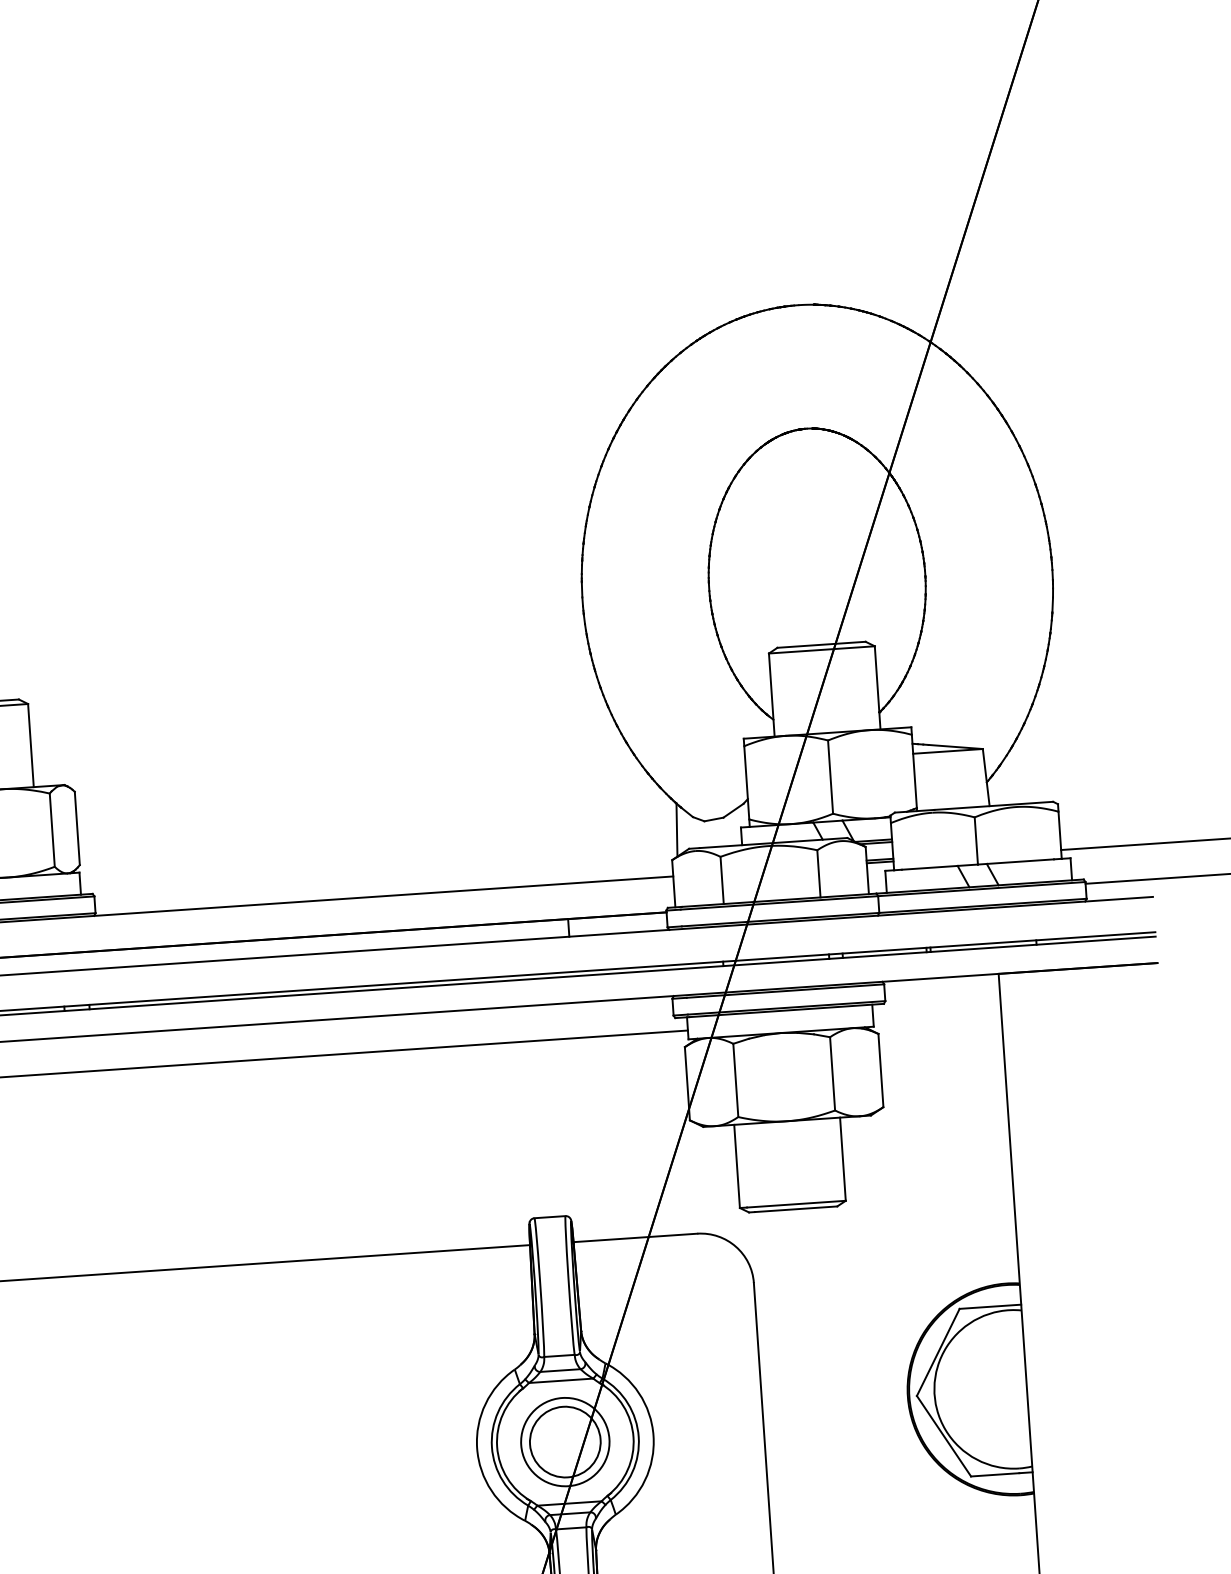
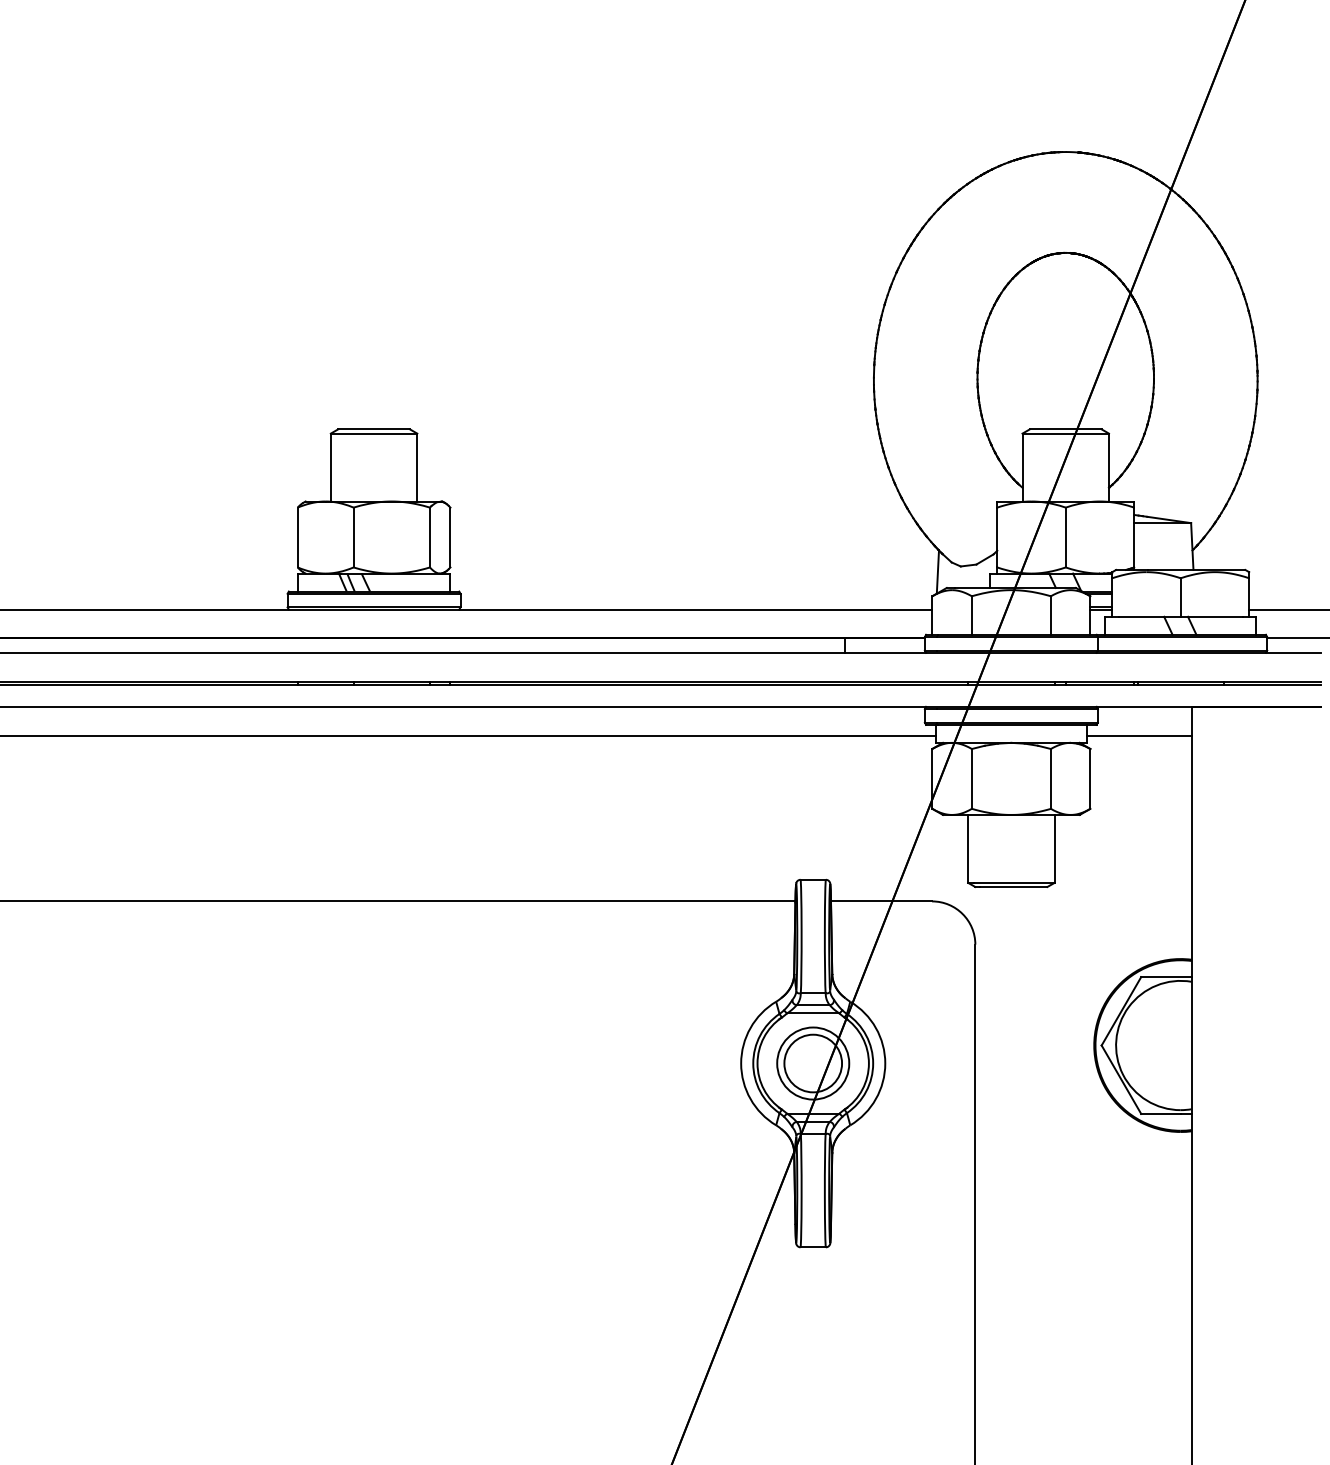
line: (937, 1013) -> (1139, 735), added

